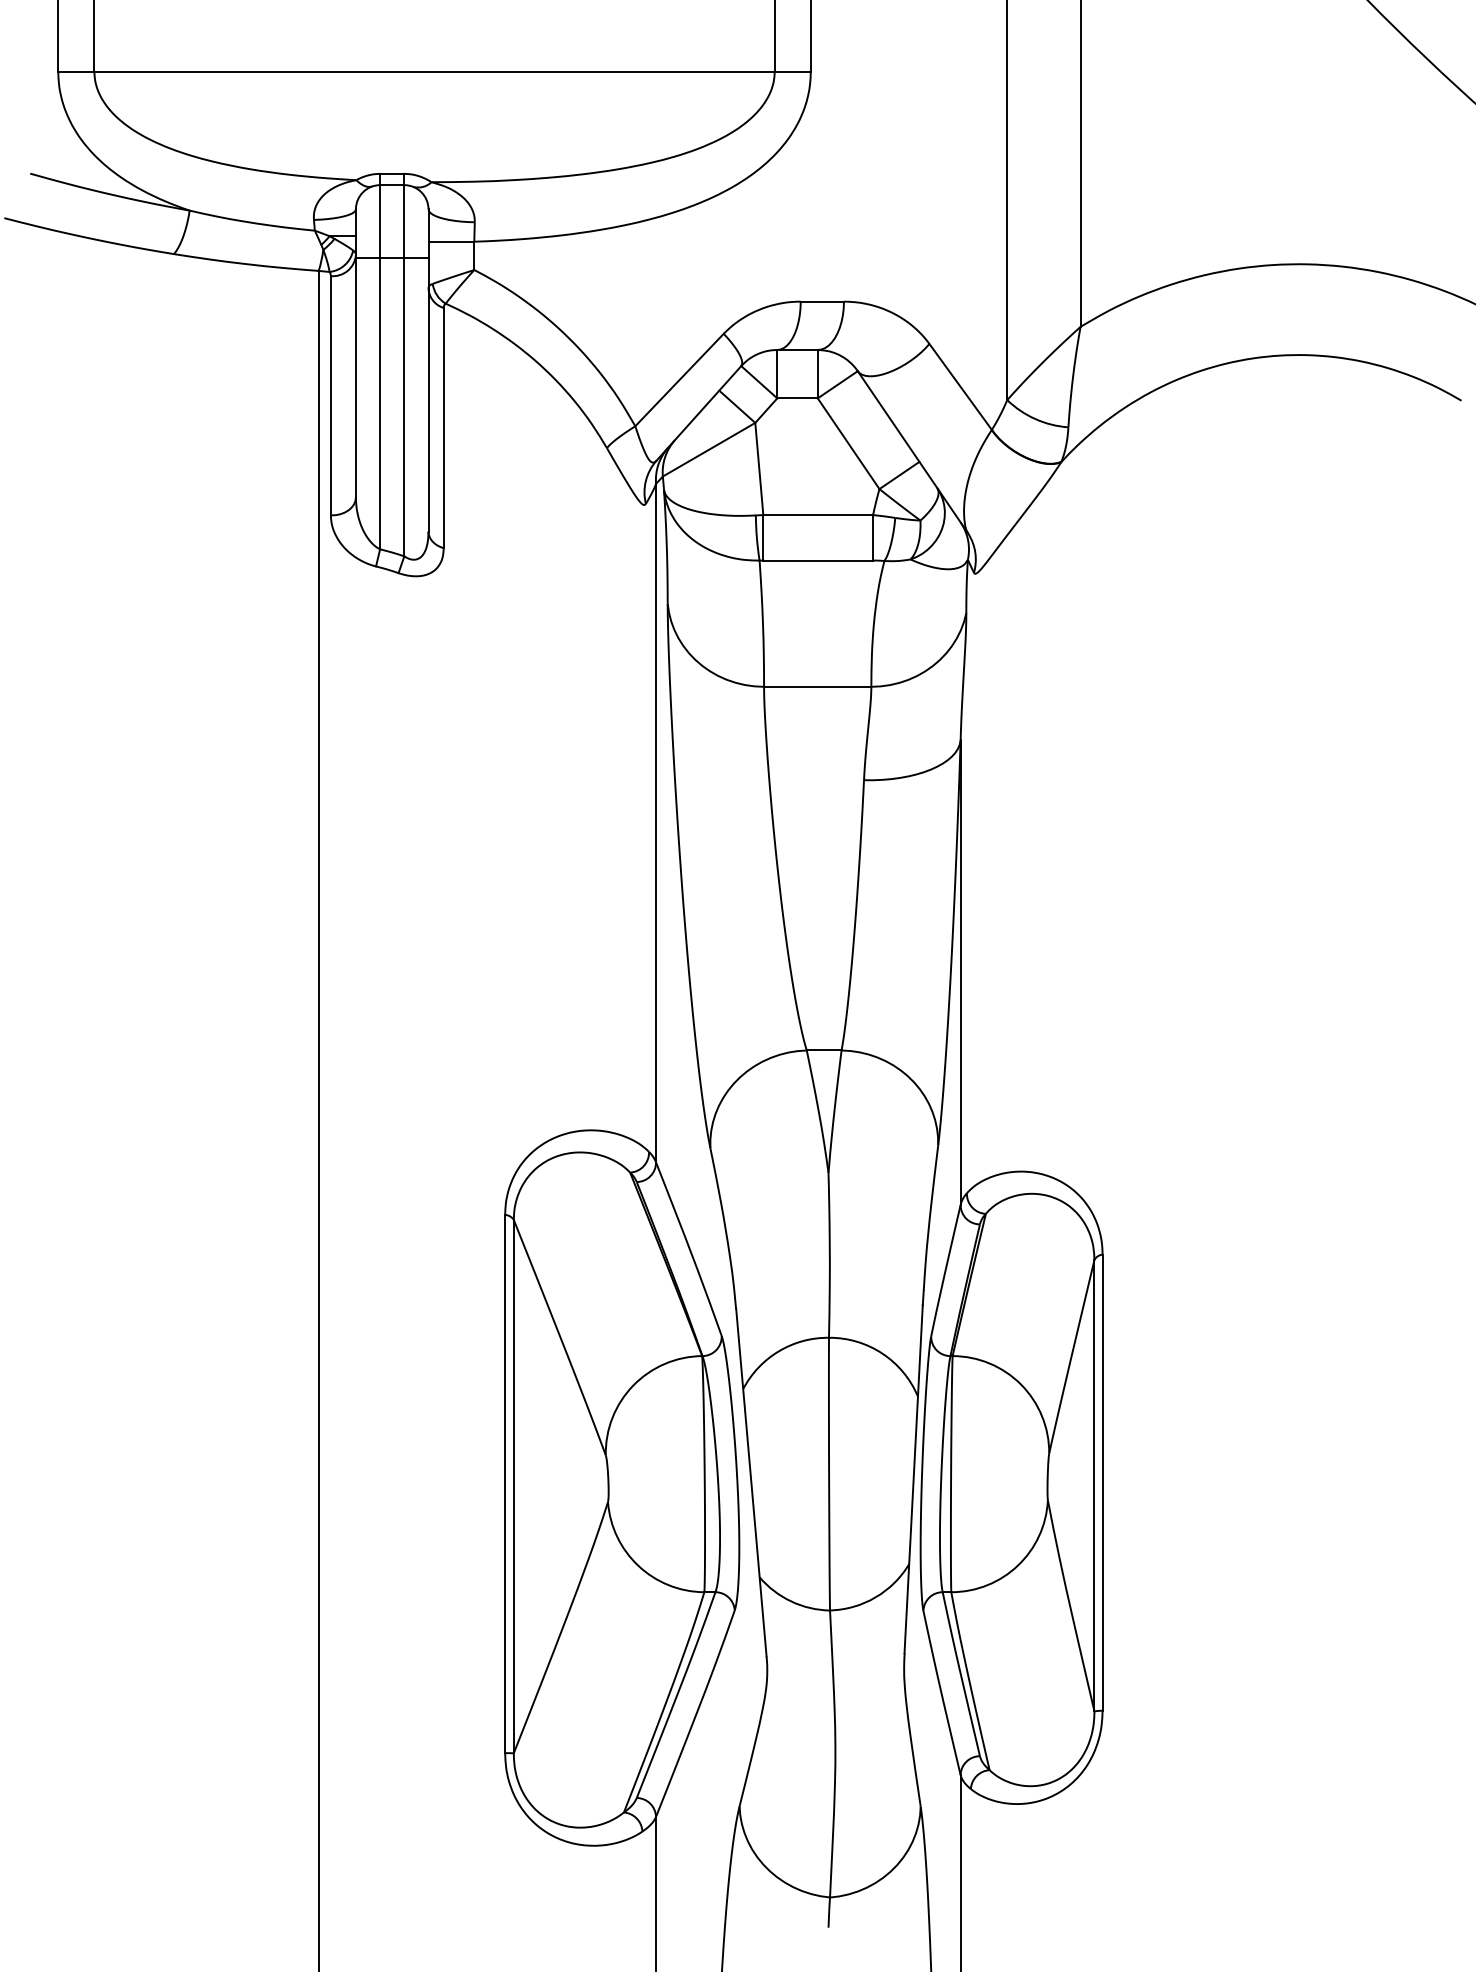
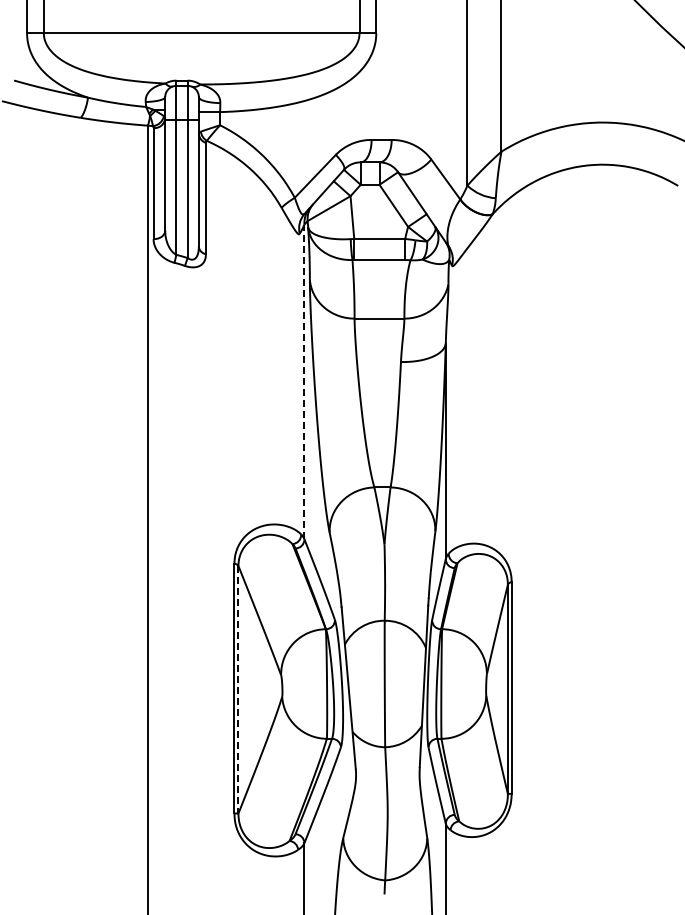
line: (656, 822) -> (304, 381), solid -> dashed
line: (513, 1485) -> (238, 689), solid -> dashed

